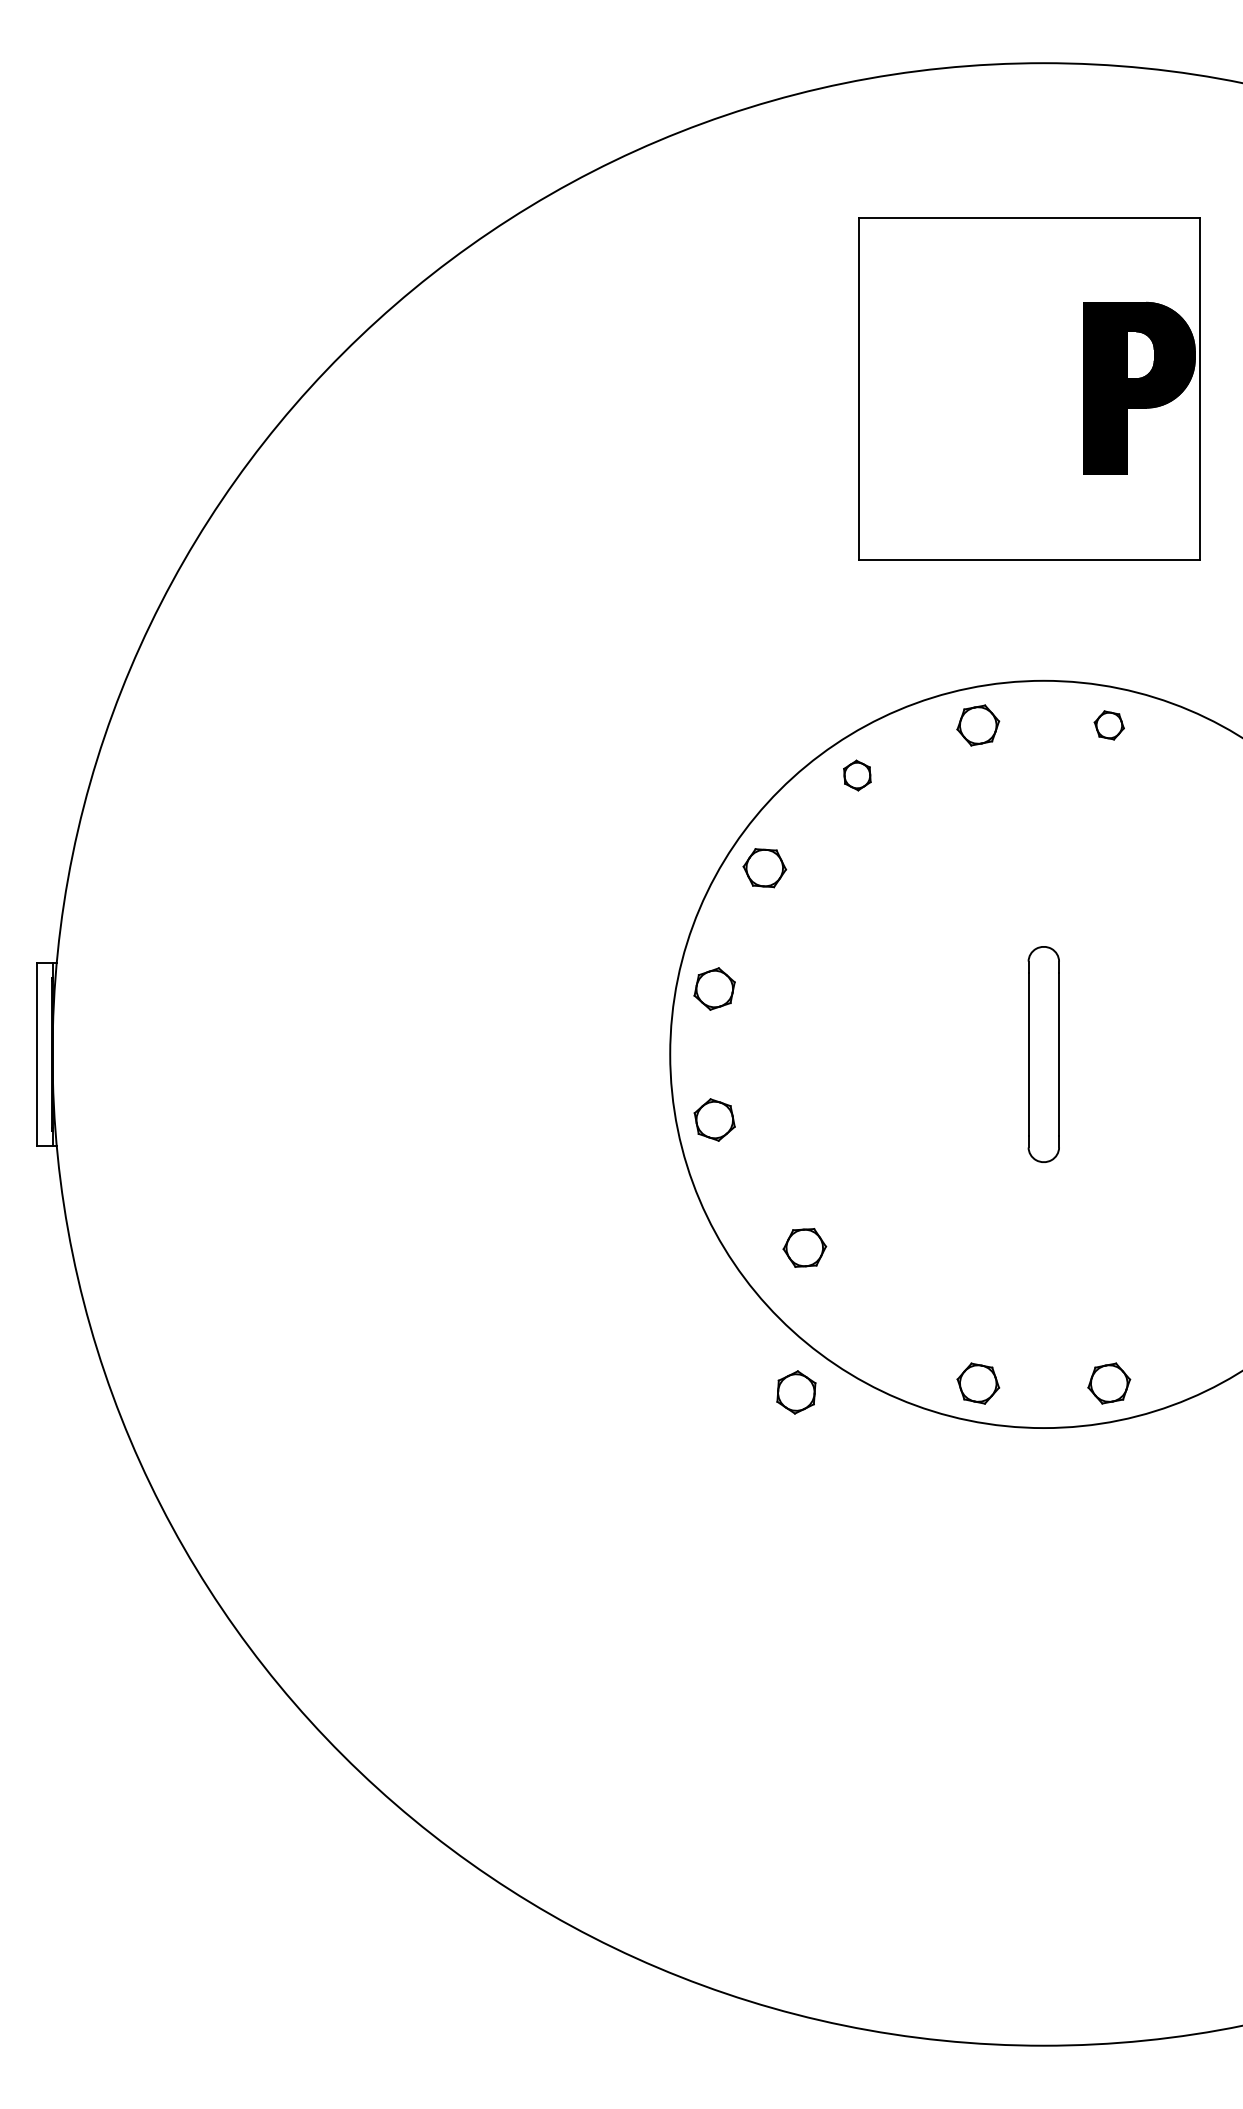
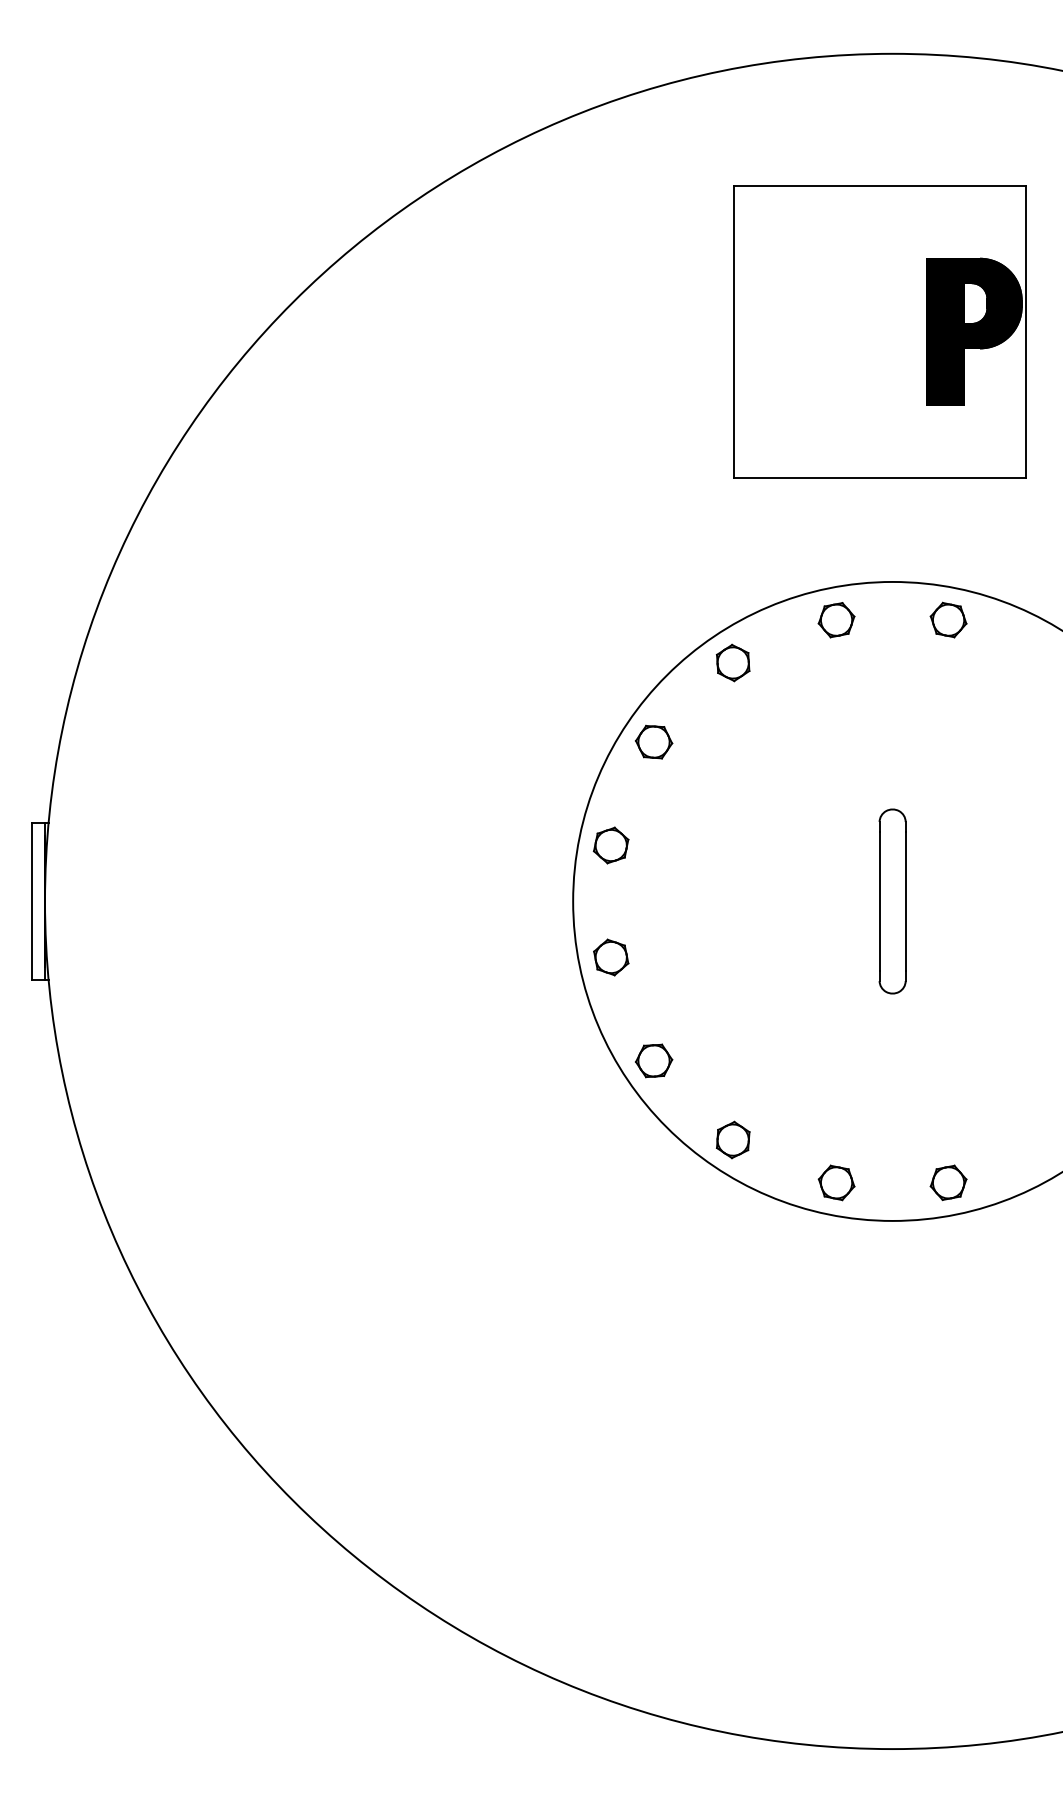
part: (1109, 725) -> (948, 620), size x1.43
part: (857, 775) -> (733, 662), size x1.43
part: (804, 1247) -> (653, 1060), moved
part: (796, 1392) -> (733, 1140), moved

